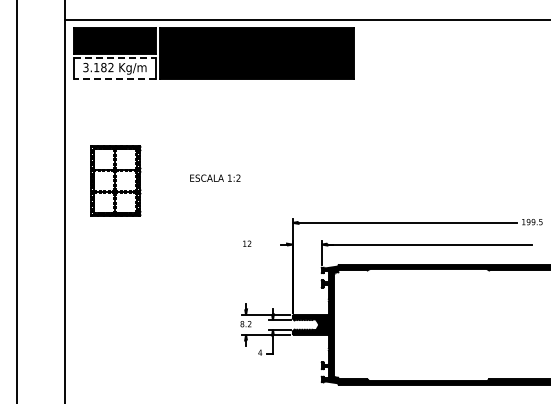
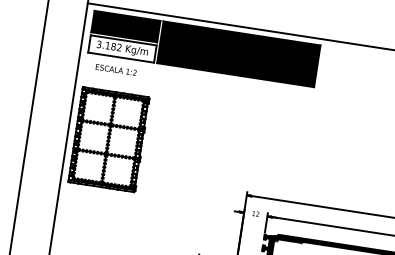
line: (114, 58) -> (123, 40), dashed -> solid
line: (114, 79) -> (120, 57), dashed -> solid
text: (215, 177) -> (116, 69), moved
part: (115, 180) -> (109, 139), size x1.67
text: (247, 243) -> (256, 213), moved

